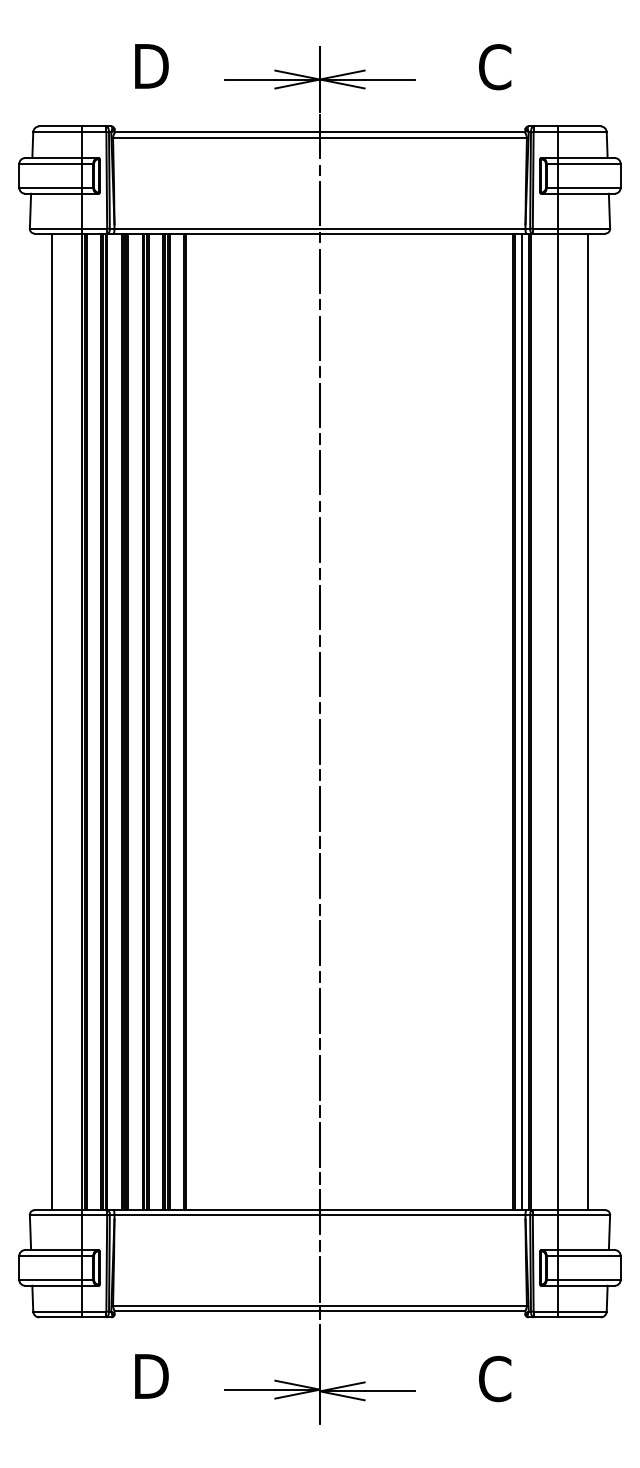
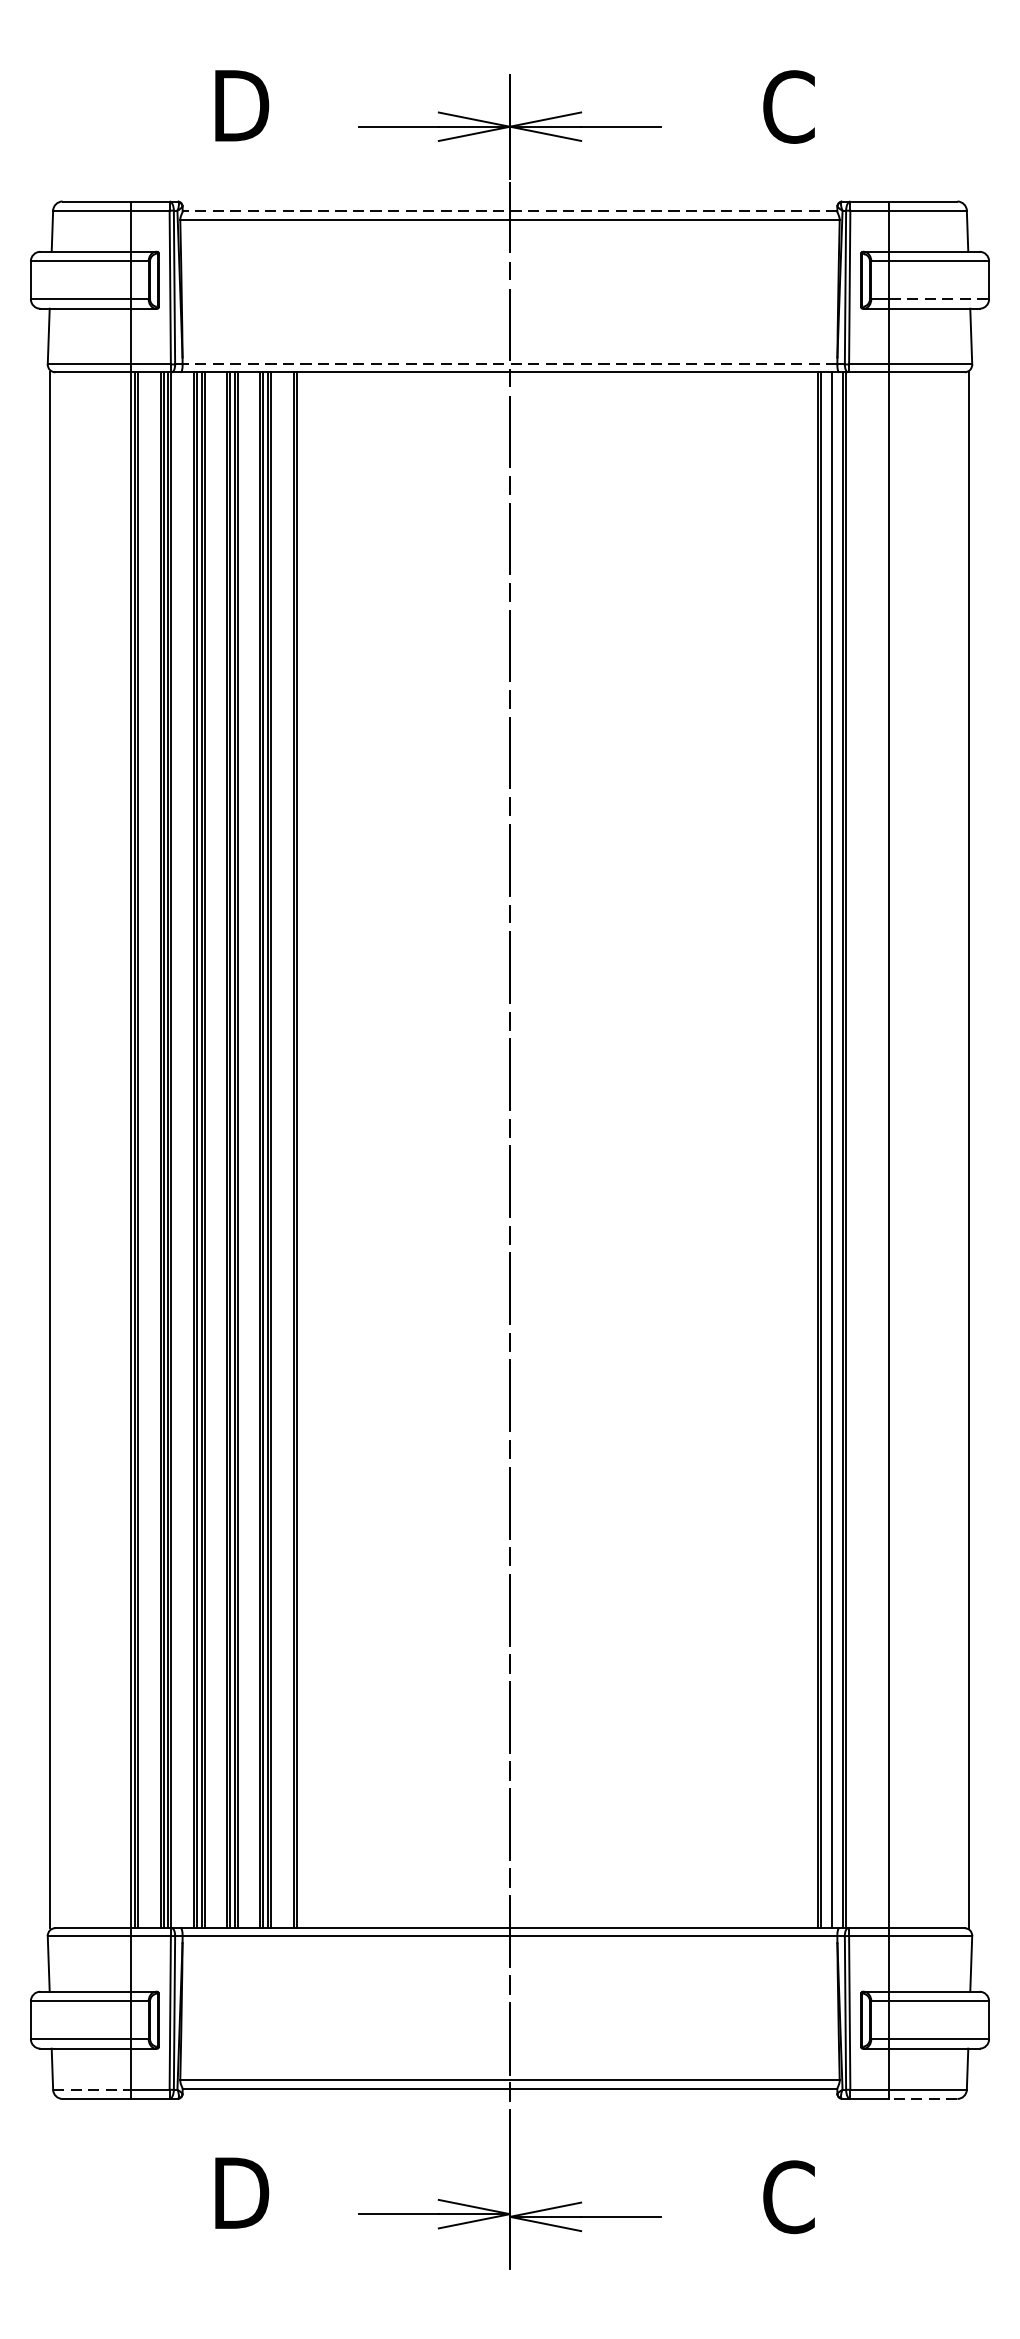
line: (319, 132) -> (509, 211), solid -> dashed
line: (589, 187) -> (939, 298), solid -> dashed
line: (319, 228) -> (509, 364), solid -> dashed
line: (52, 721) -> (50, 1149), moved
line: (587, 721) -> (968, 1149), moved
line: (58, 1311) -> (93, 2089), solid -> dashed
line: (578, 1317) -> (921, 2099), solid -> dashed

